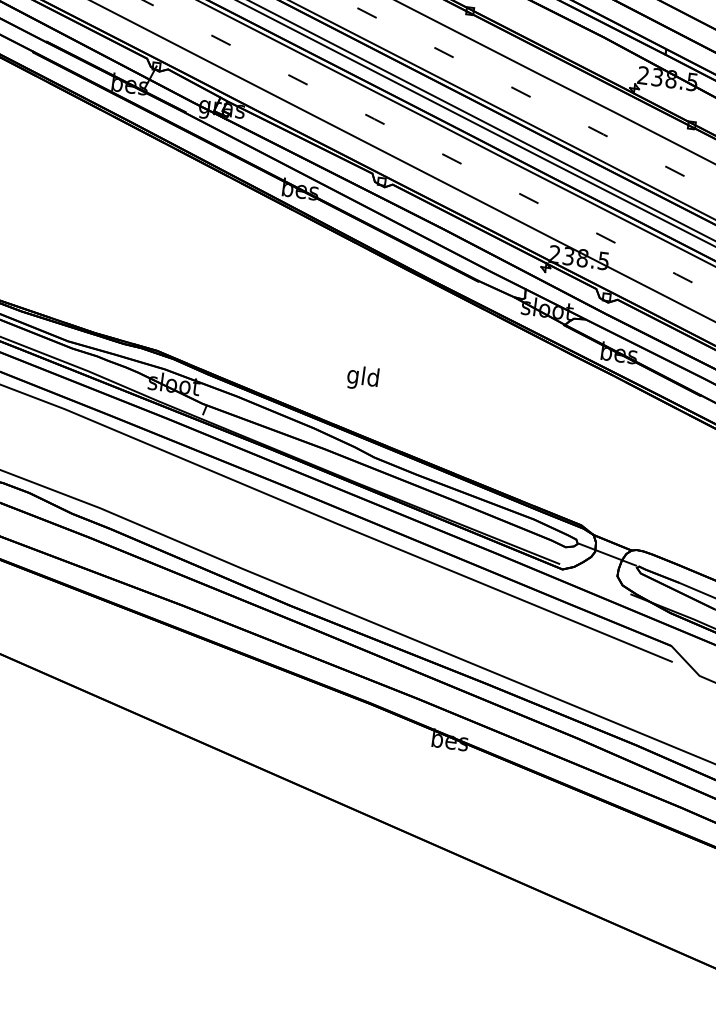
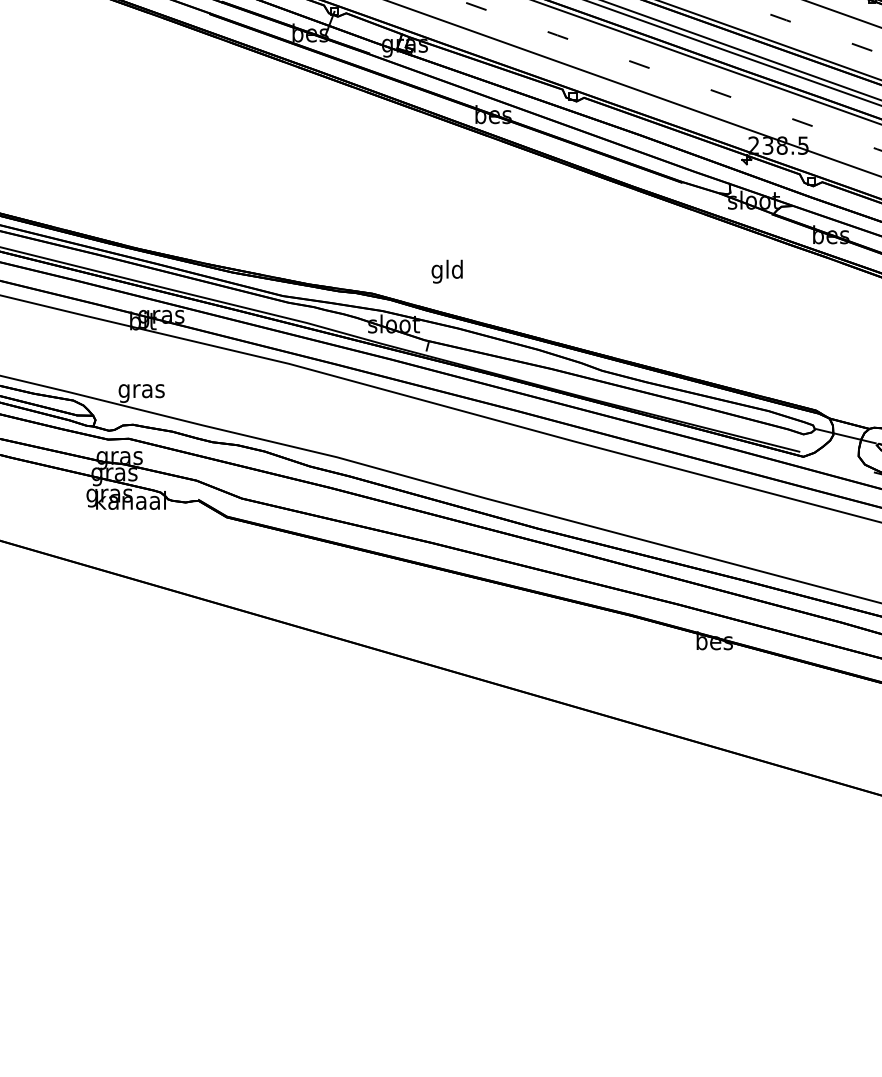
text: (362, 377) -> (446, 271), moved

